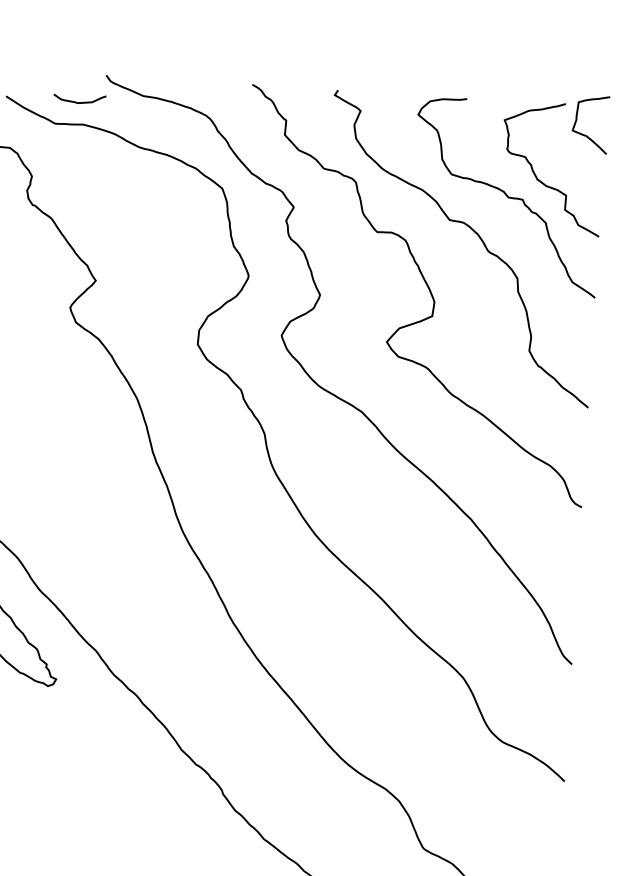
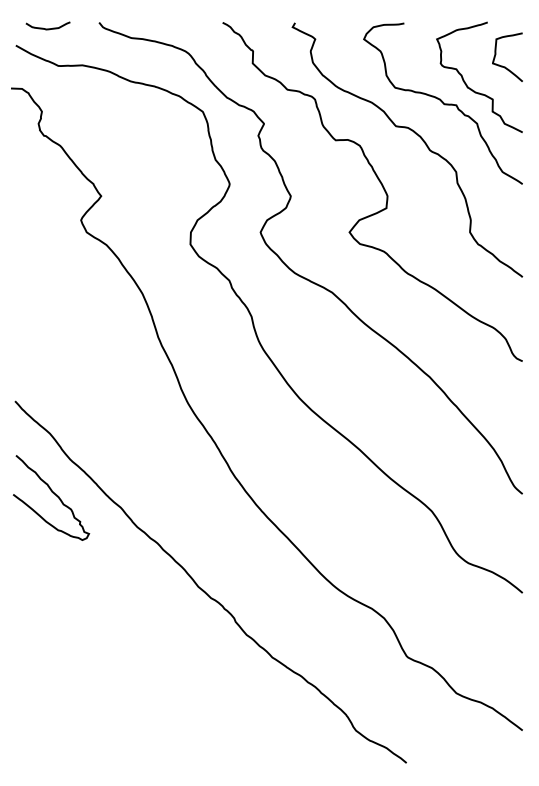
curve: (78, 101) -> (47, 28), moved
curve: (587, 135) -> (505, 66), moved

